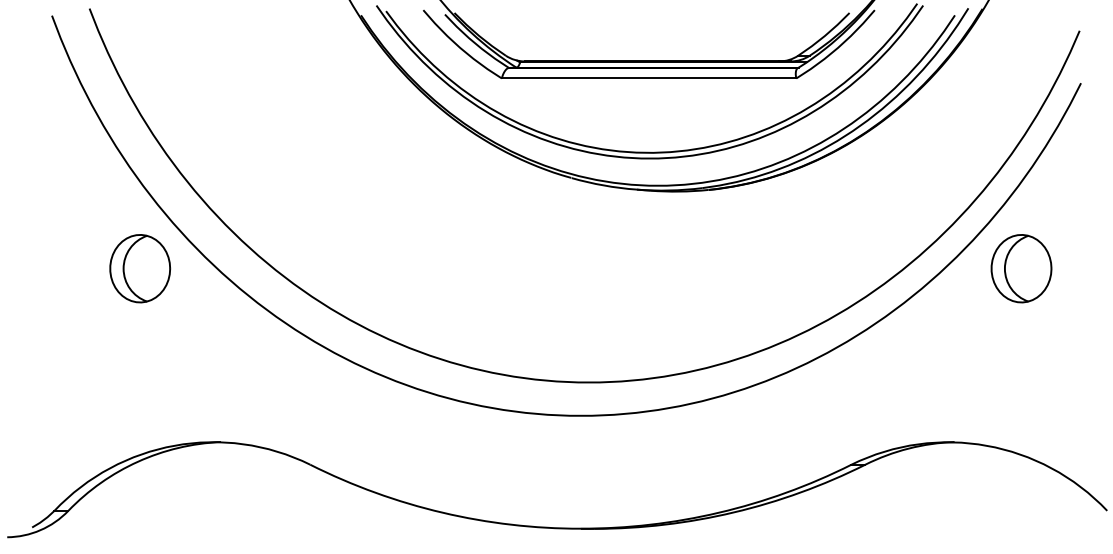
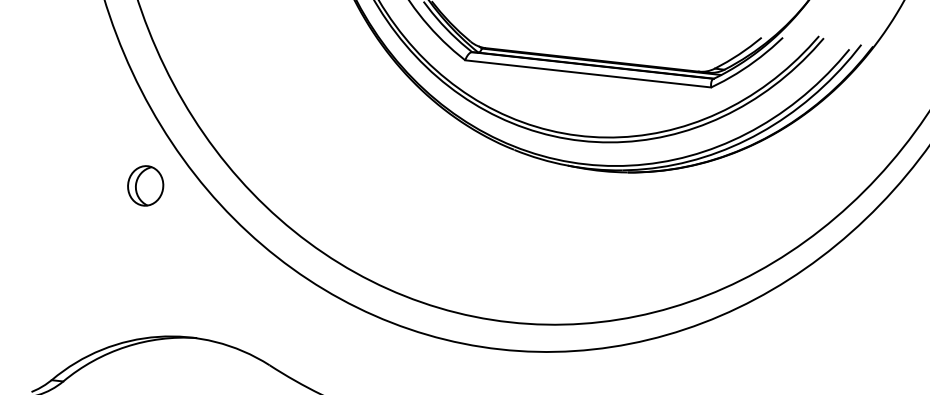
part: (140, 268) -> (145, 185), size x0.7
part: (1021, 268) -> (881, 266), removed

